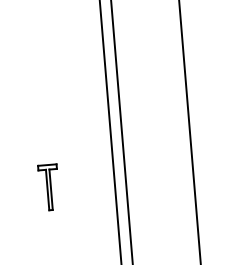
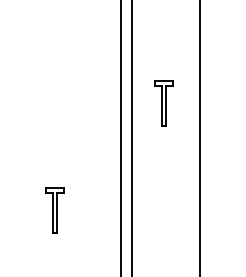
part: (148, 72) -> (163, 103), added

